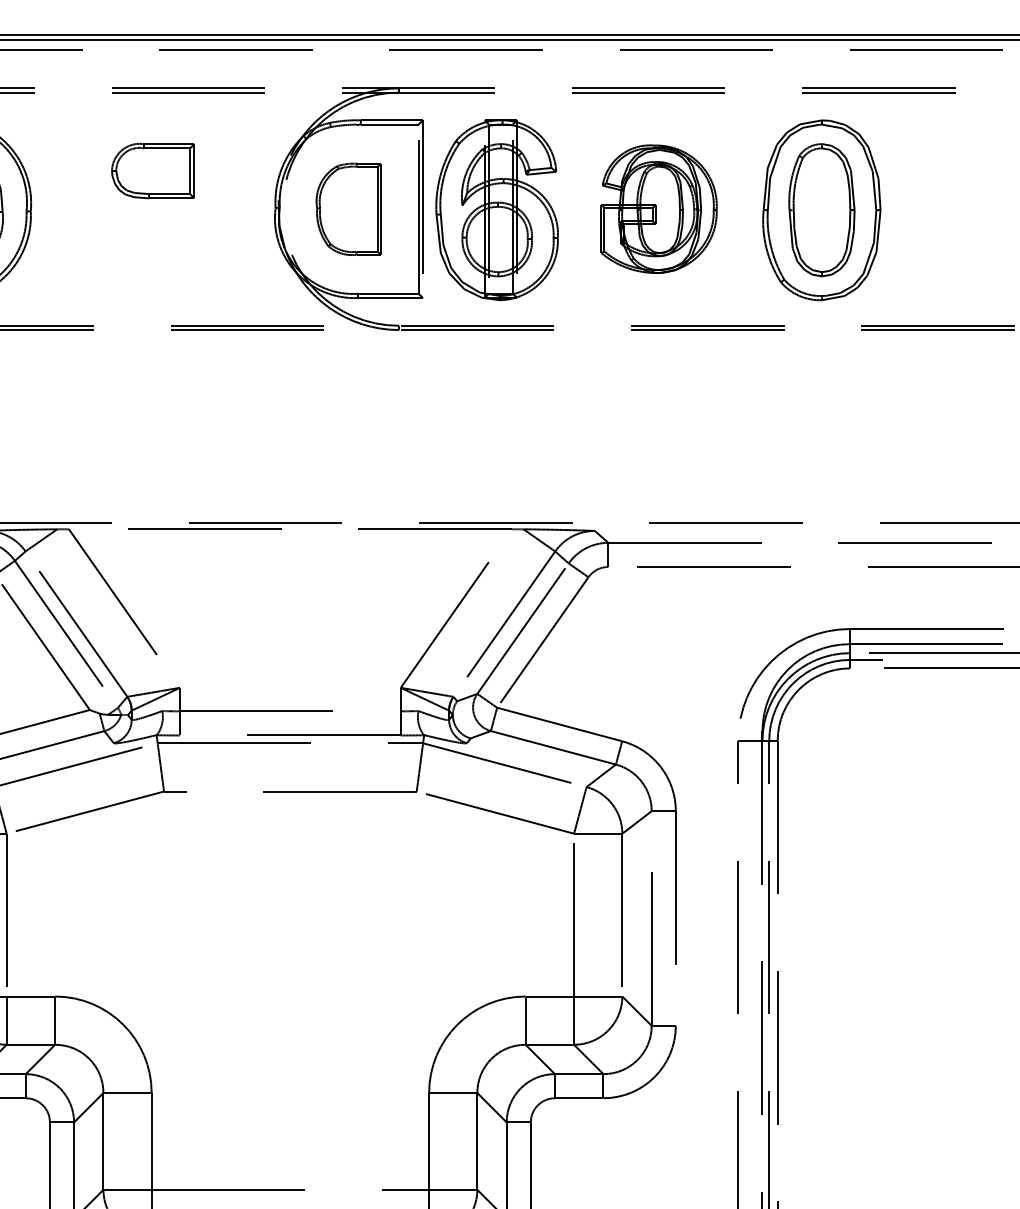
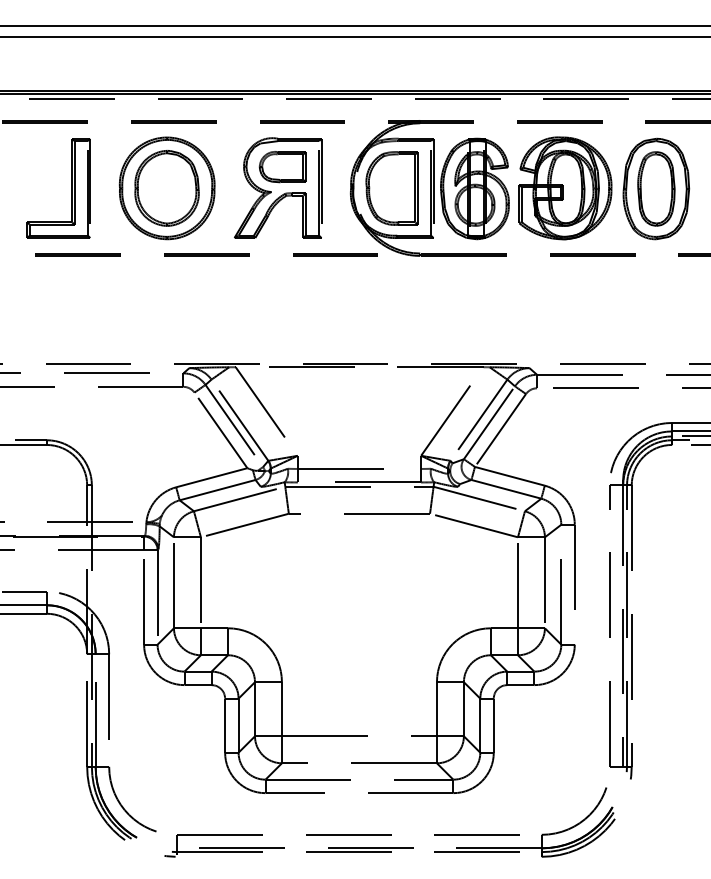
part: (347, 209) -> (391, 188), size x1.43
part: (659, 209) -> (565, 188), size x1.43
part: (154, 218) -> (283, 193), added

